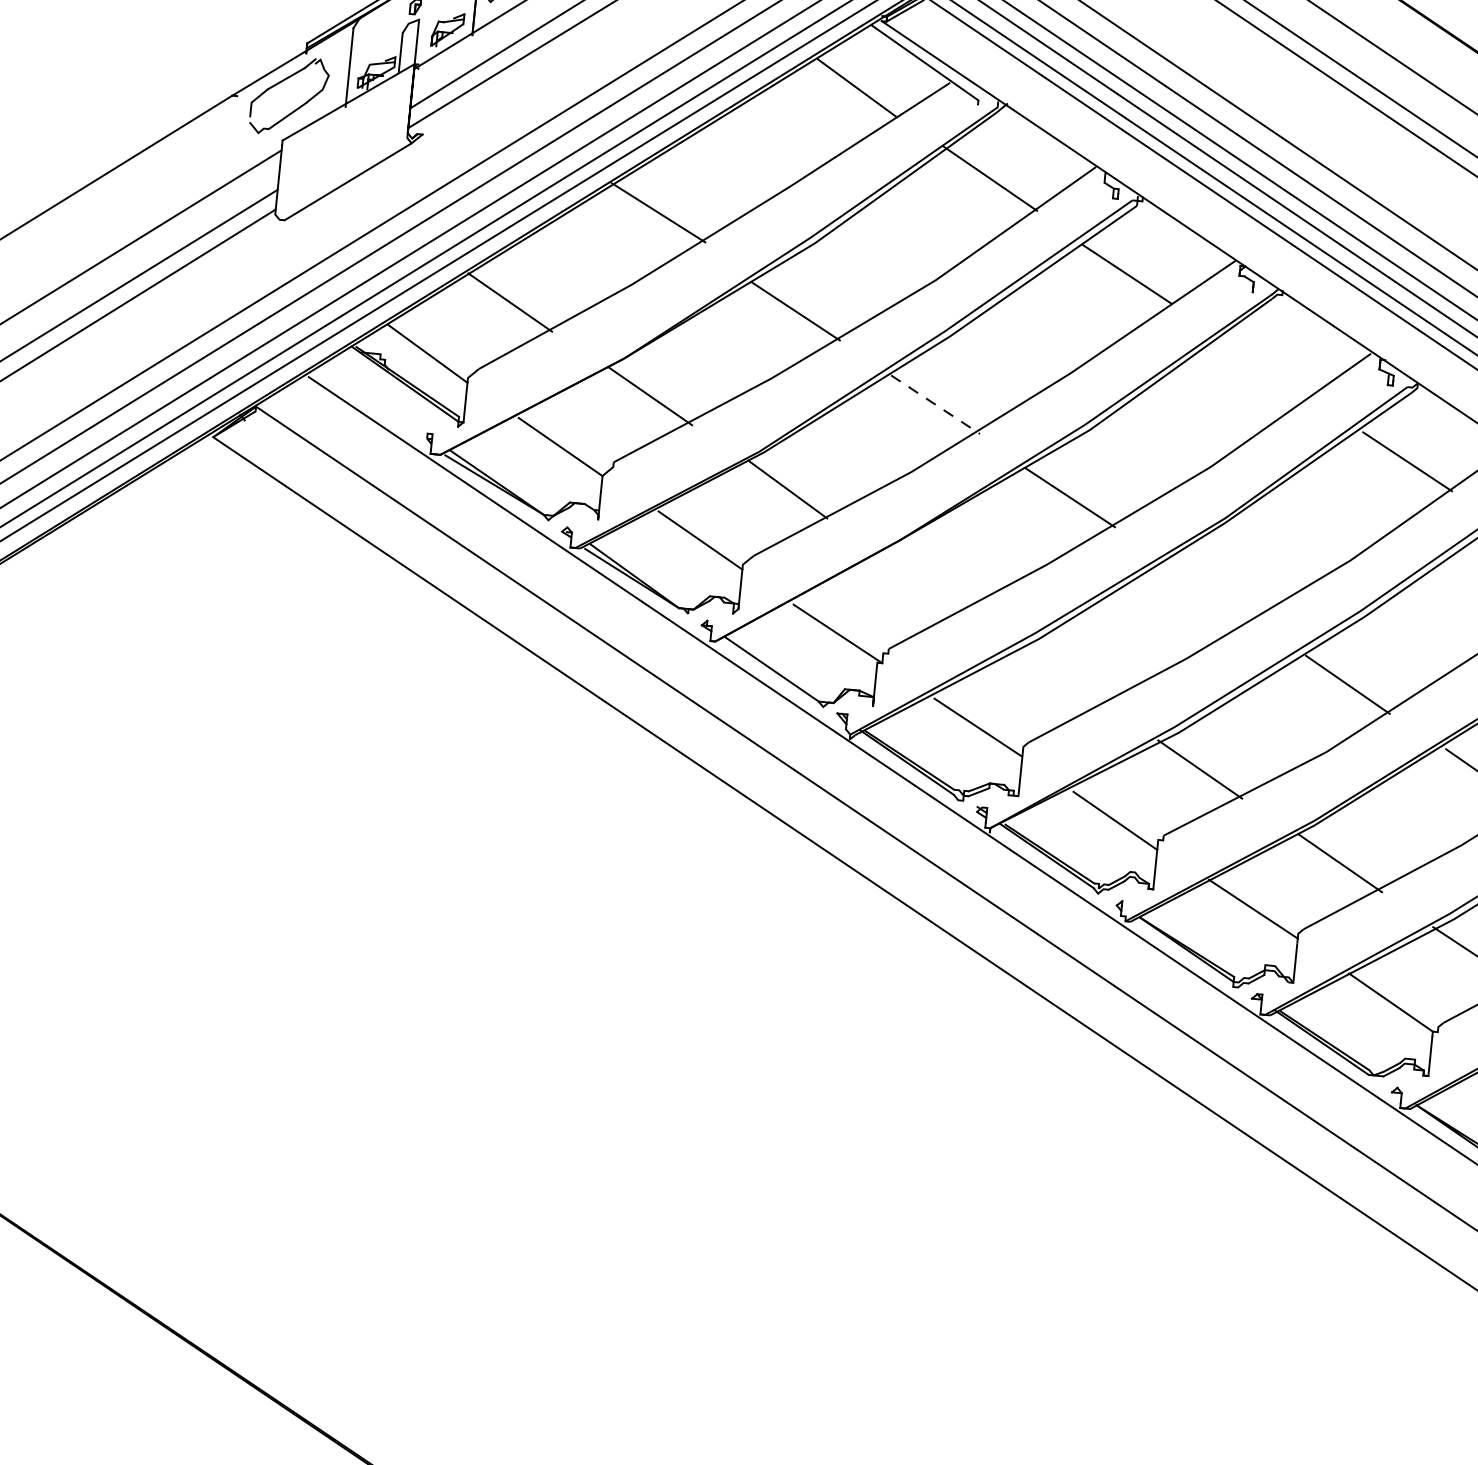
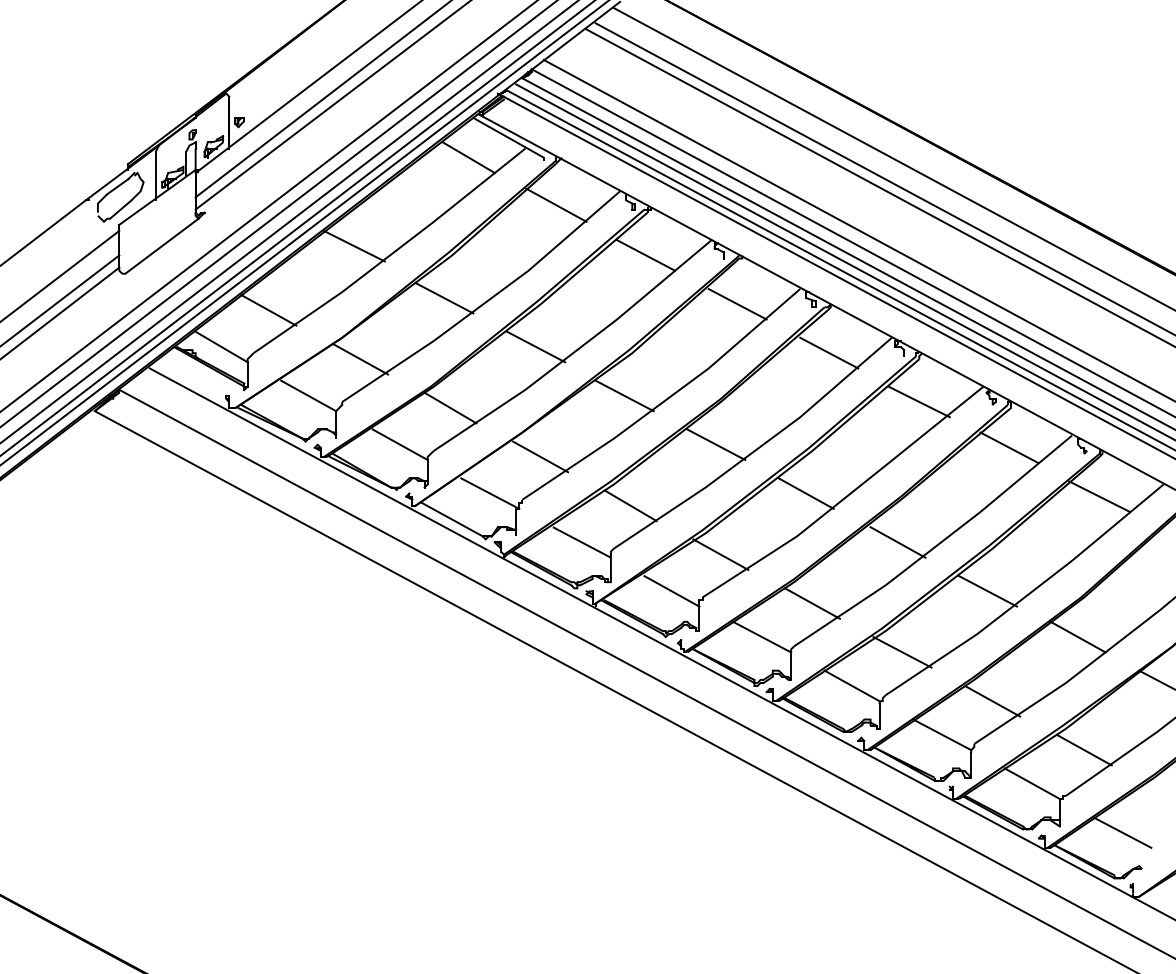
line: (1267, 368) -> (737, 304), added
line: (936, 403) -> (536, 346), dashed -> solid
line: (924, 582) -> (540, 456), added
line: (1210, 591) -> (716, 444), added
line: (1062, 675) -> (630, 505), added

